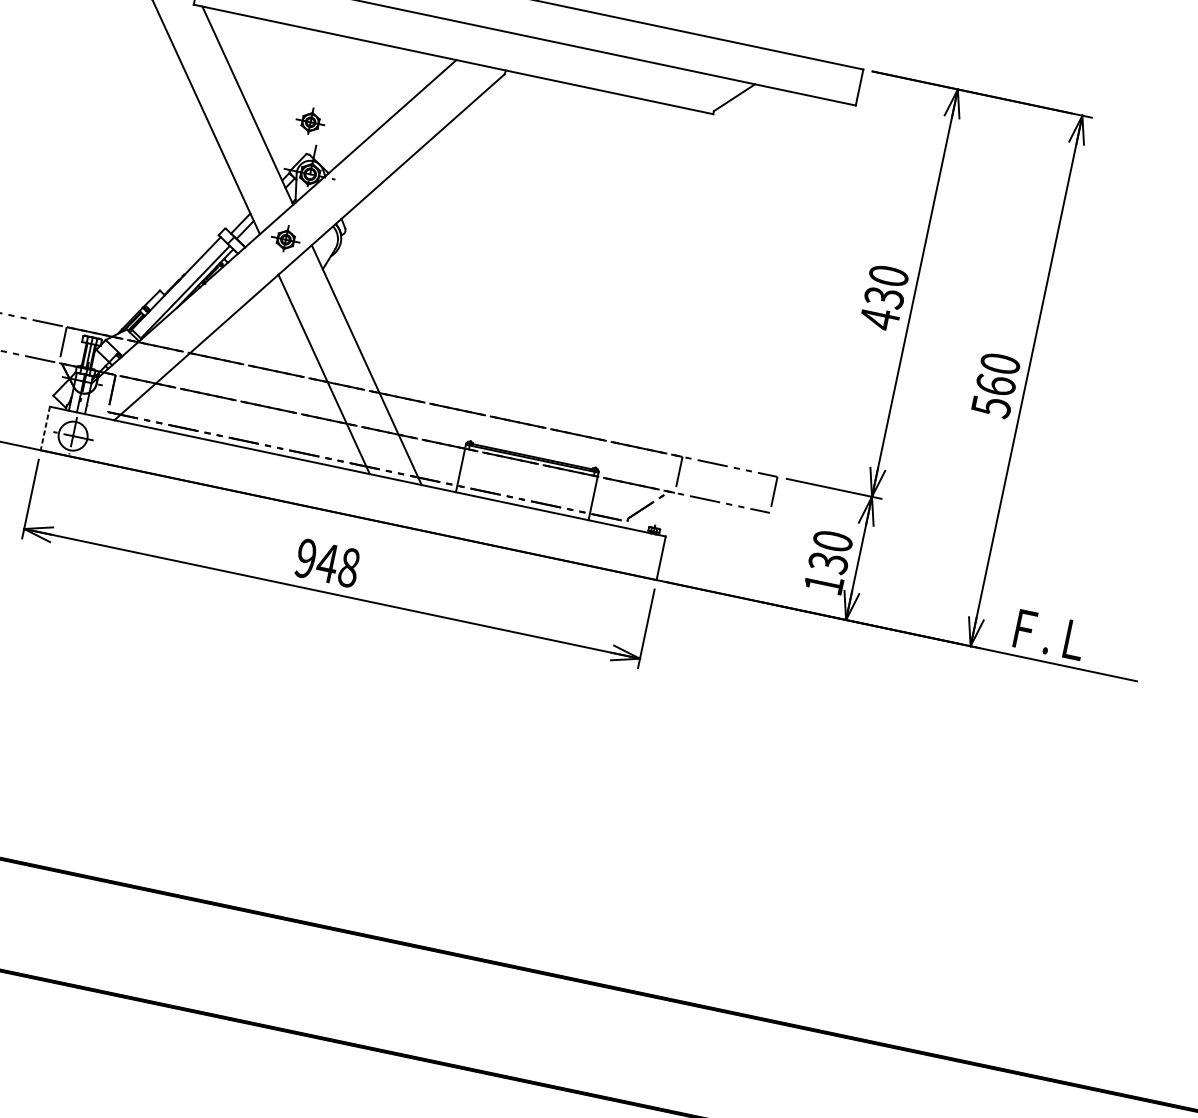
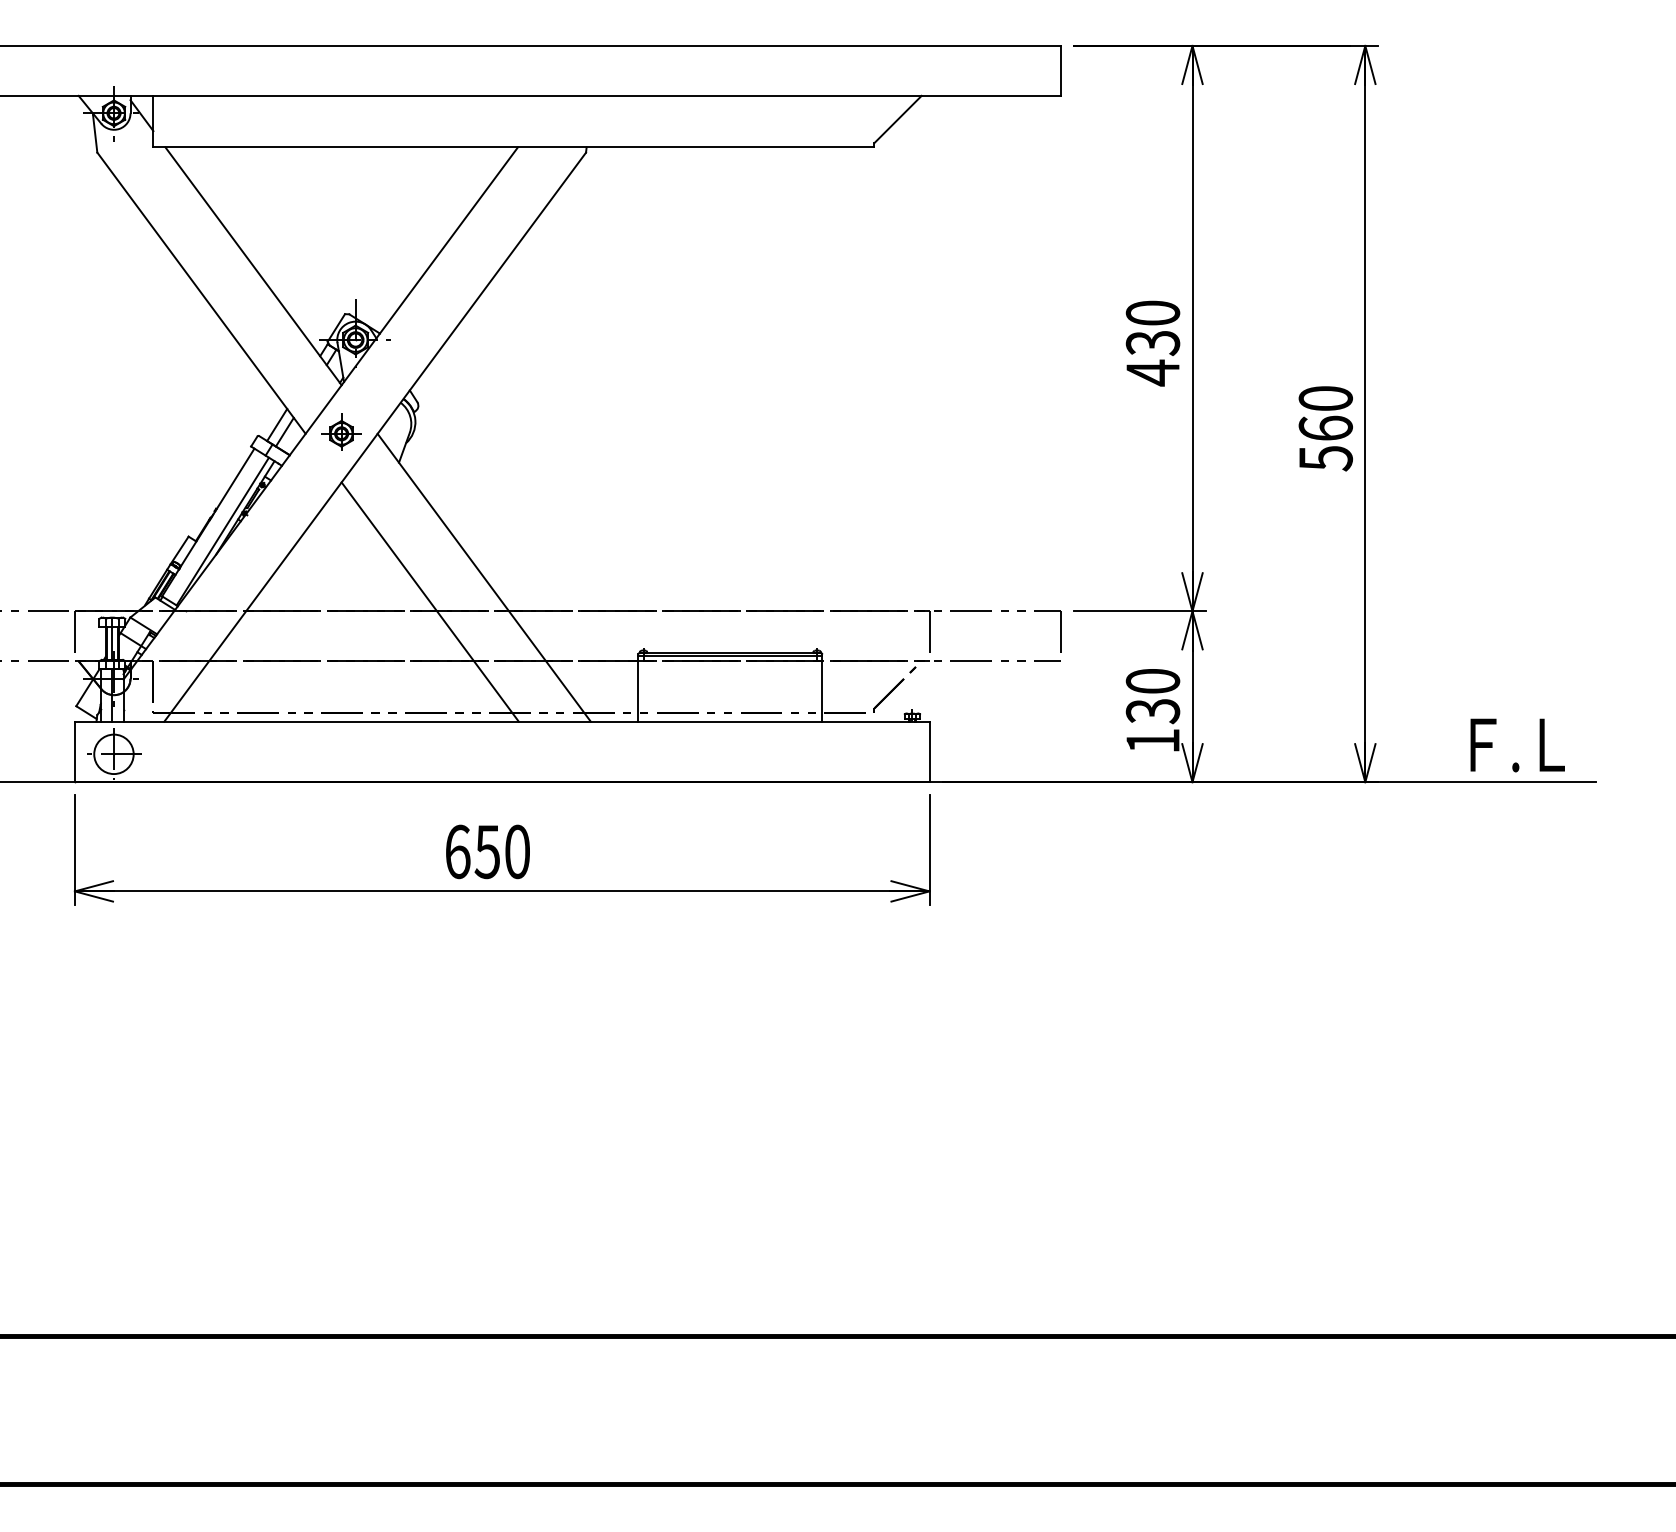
part: (310, 120) -> (341, 268), removed
line: (44, 428) -> (74, 752), dashed -> solid
text: (327, 562) -> (487, 851), 948 -> 650
text: (1049, 635) -> (1517, 745), moved

